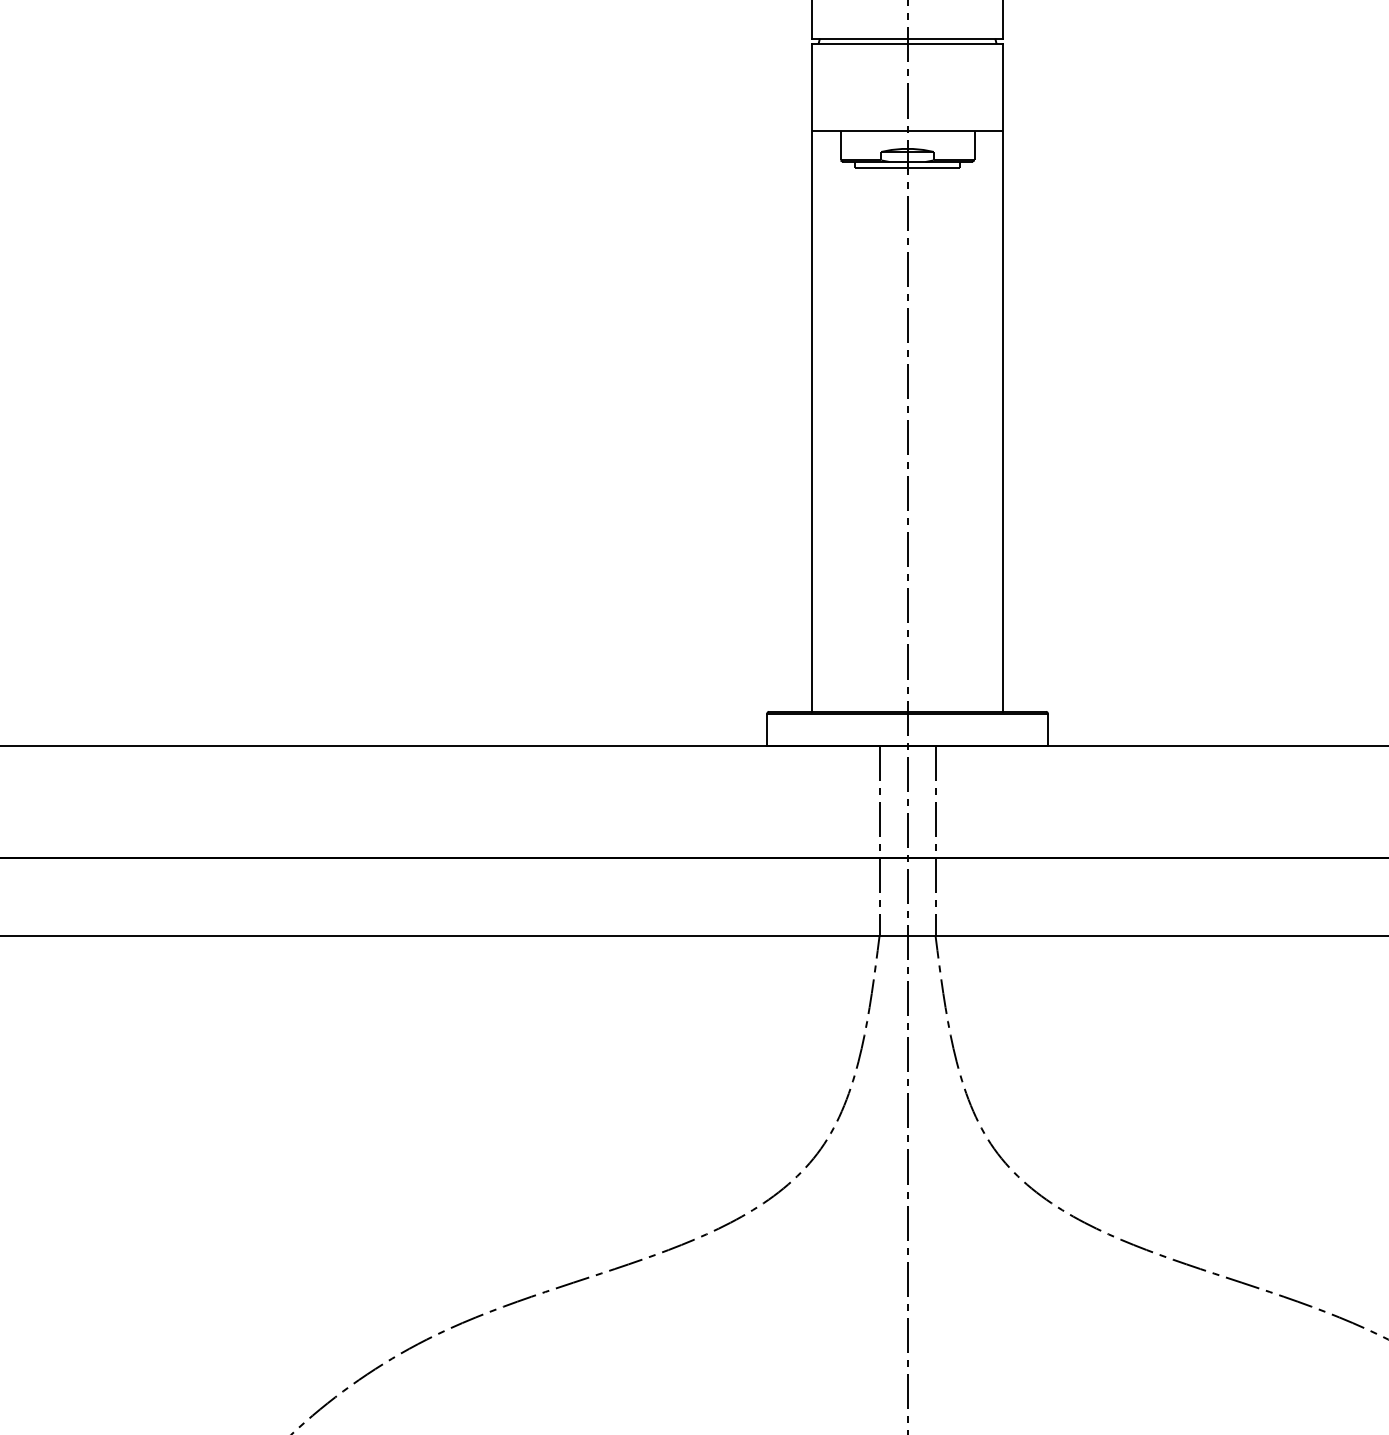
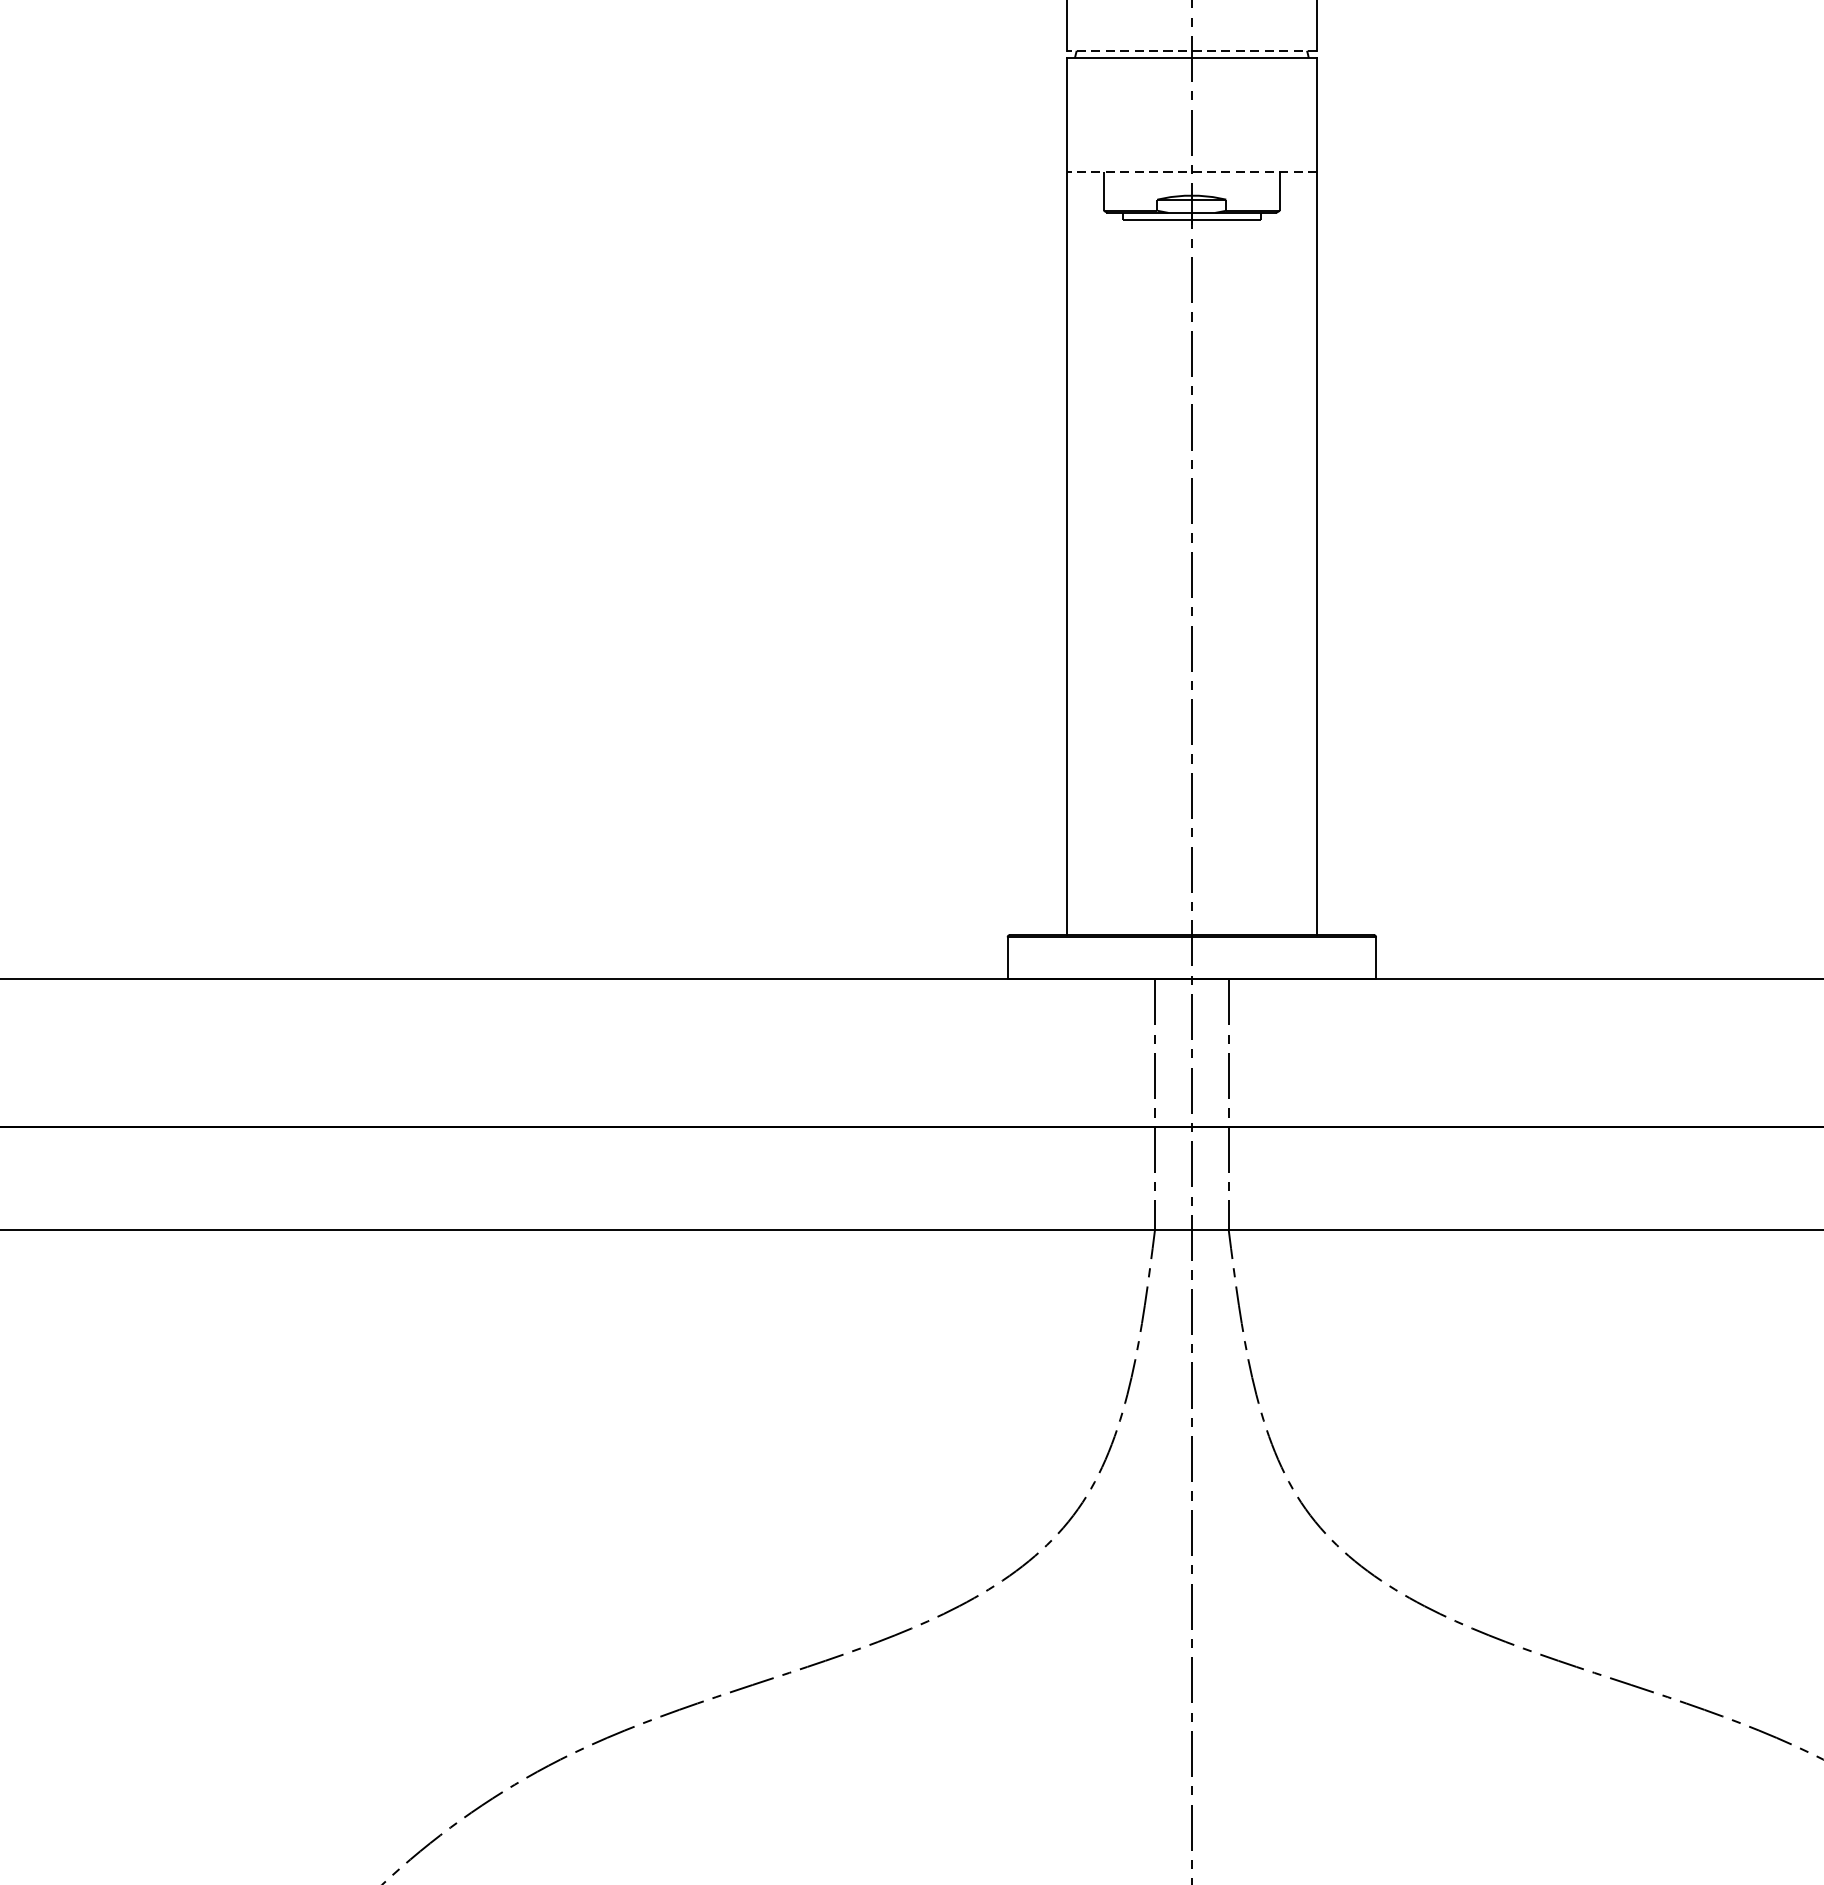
line: (907, 38) -> (1191, 50), solid -> dashed
line: (907, 131) -> (1191, 172), solid -> dashed

